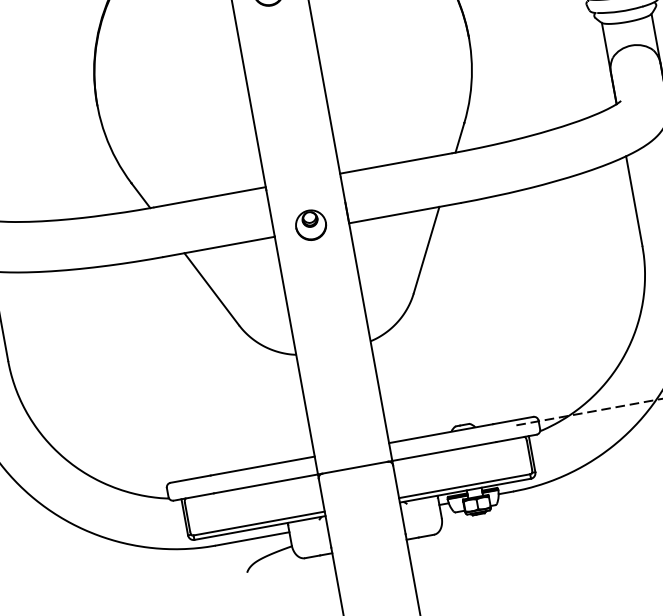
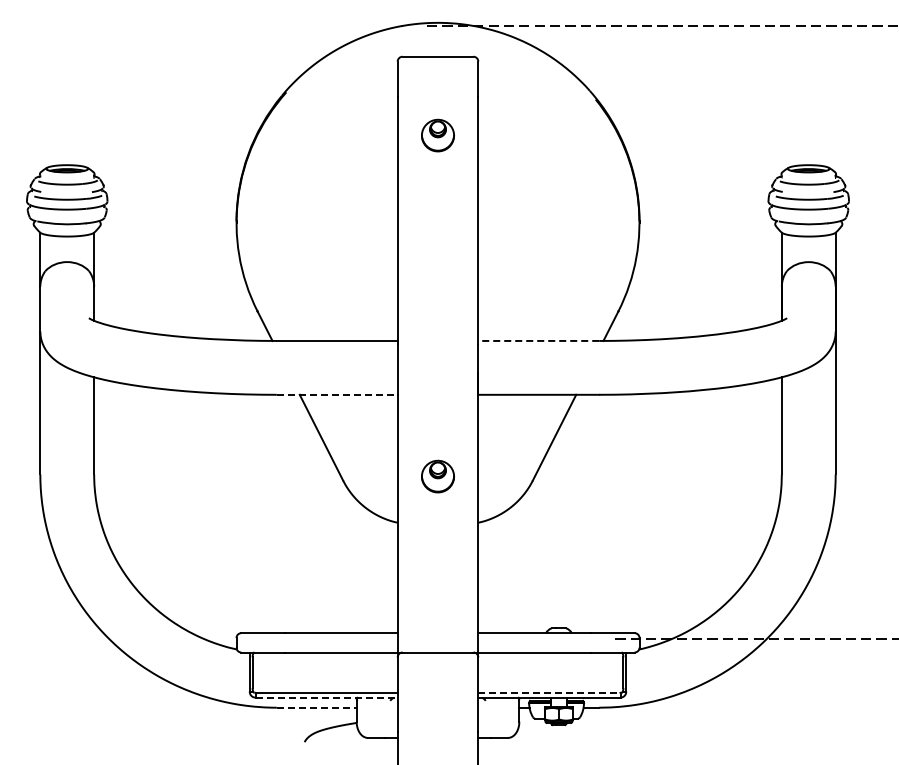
line: (395, 163) -> (538, 340), solid -> dashed
part: (310, 225) -> (437, 476), moved
line: (219, 246) -> (337, 394), solid -> dashed
line: (464, 485) -> (549, 692), solid -> dashed
line: (260, 527) -> (327, 697), solid -> dashed
line: (252, 538) -> (316, 707), solid -> dashed

